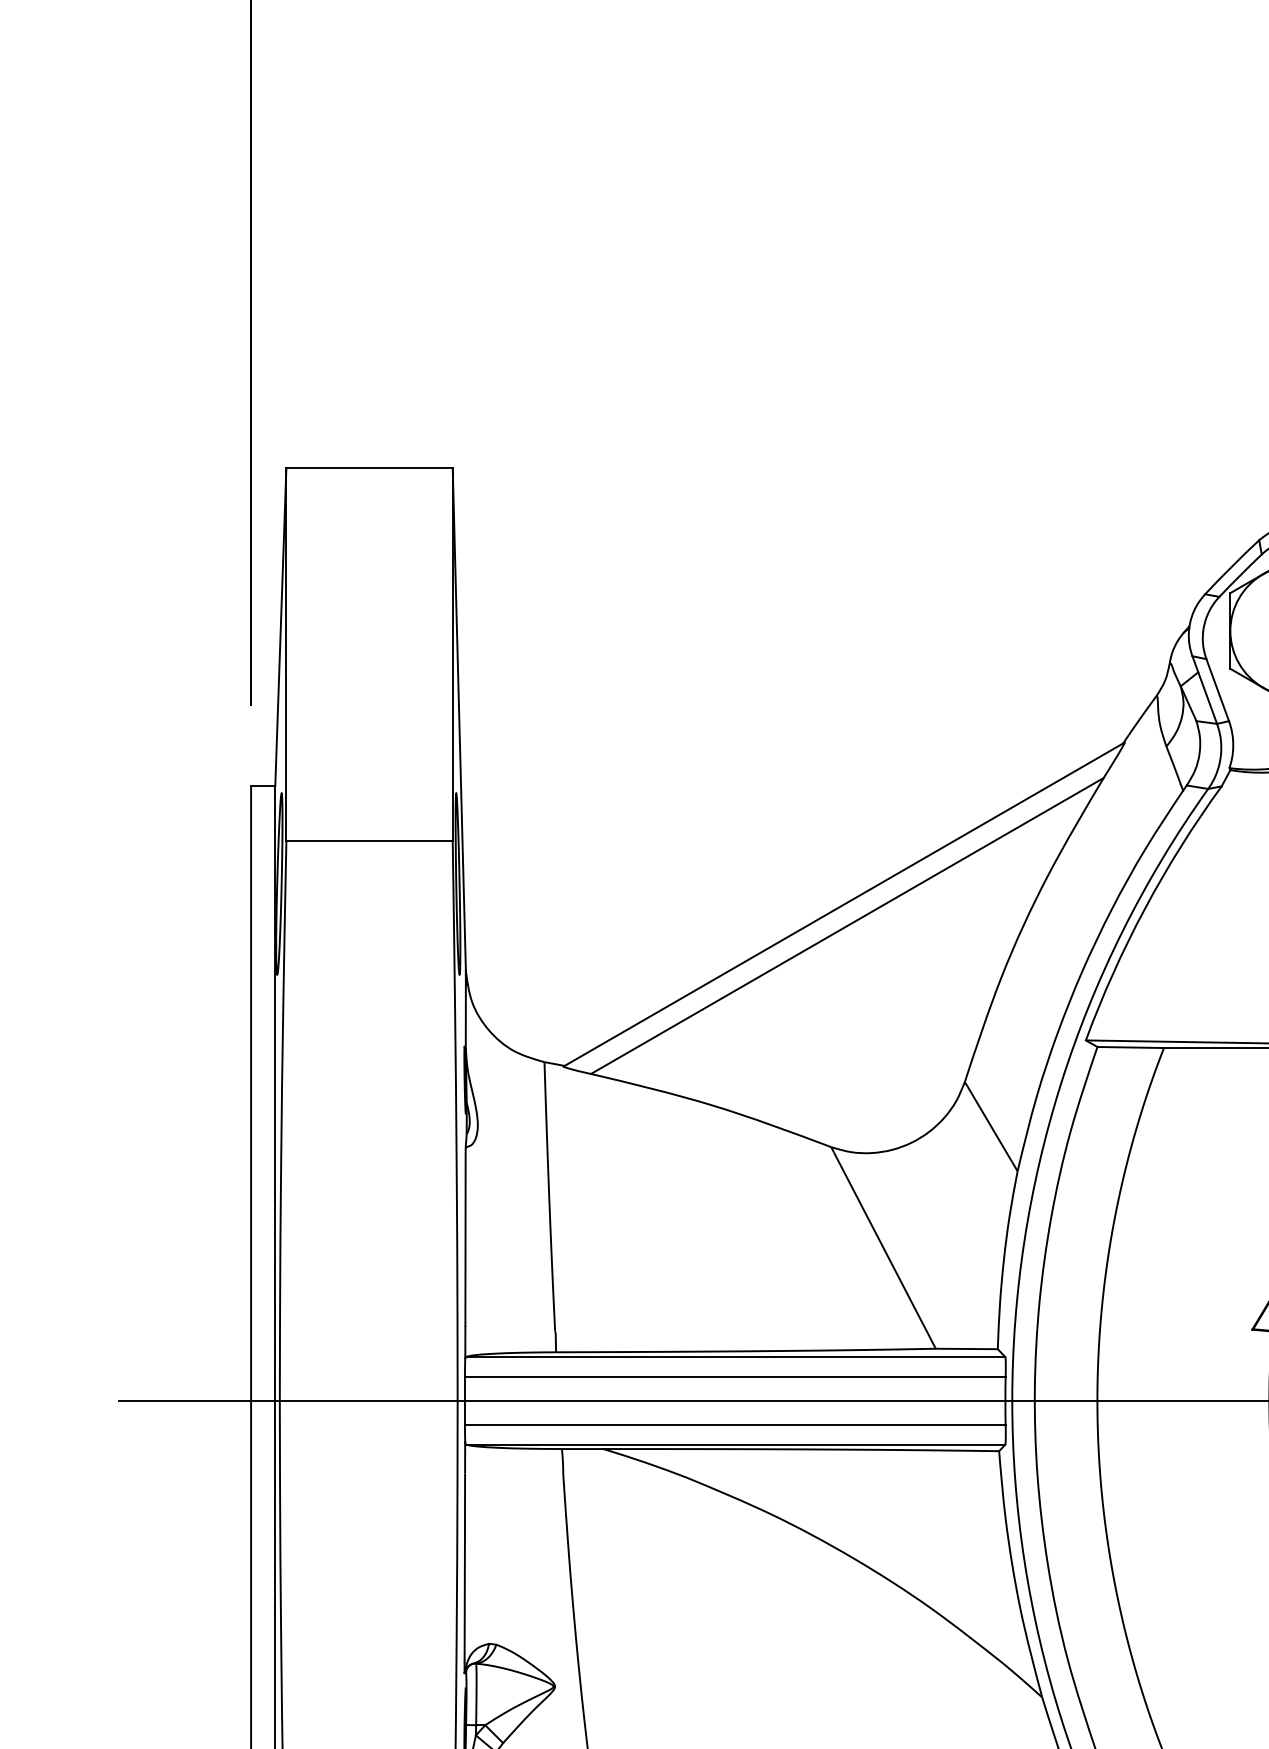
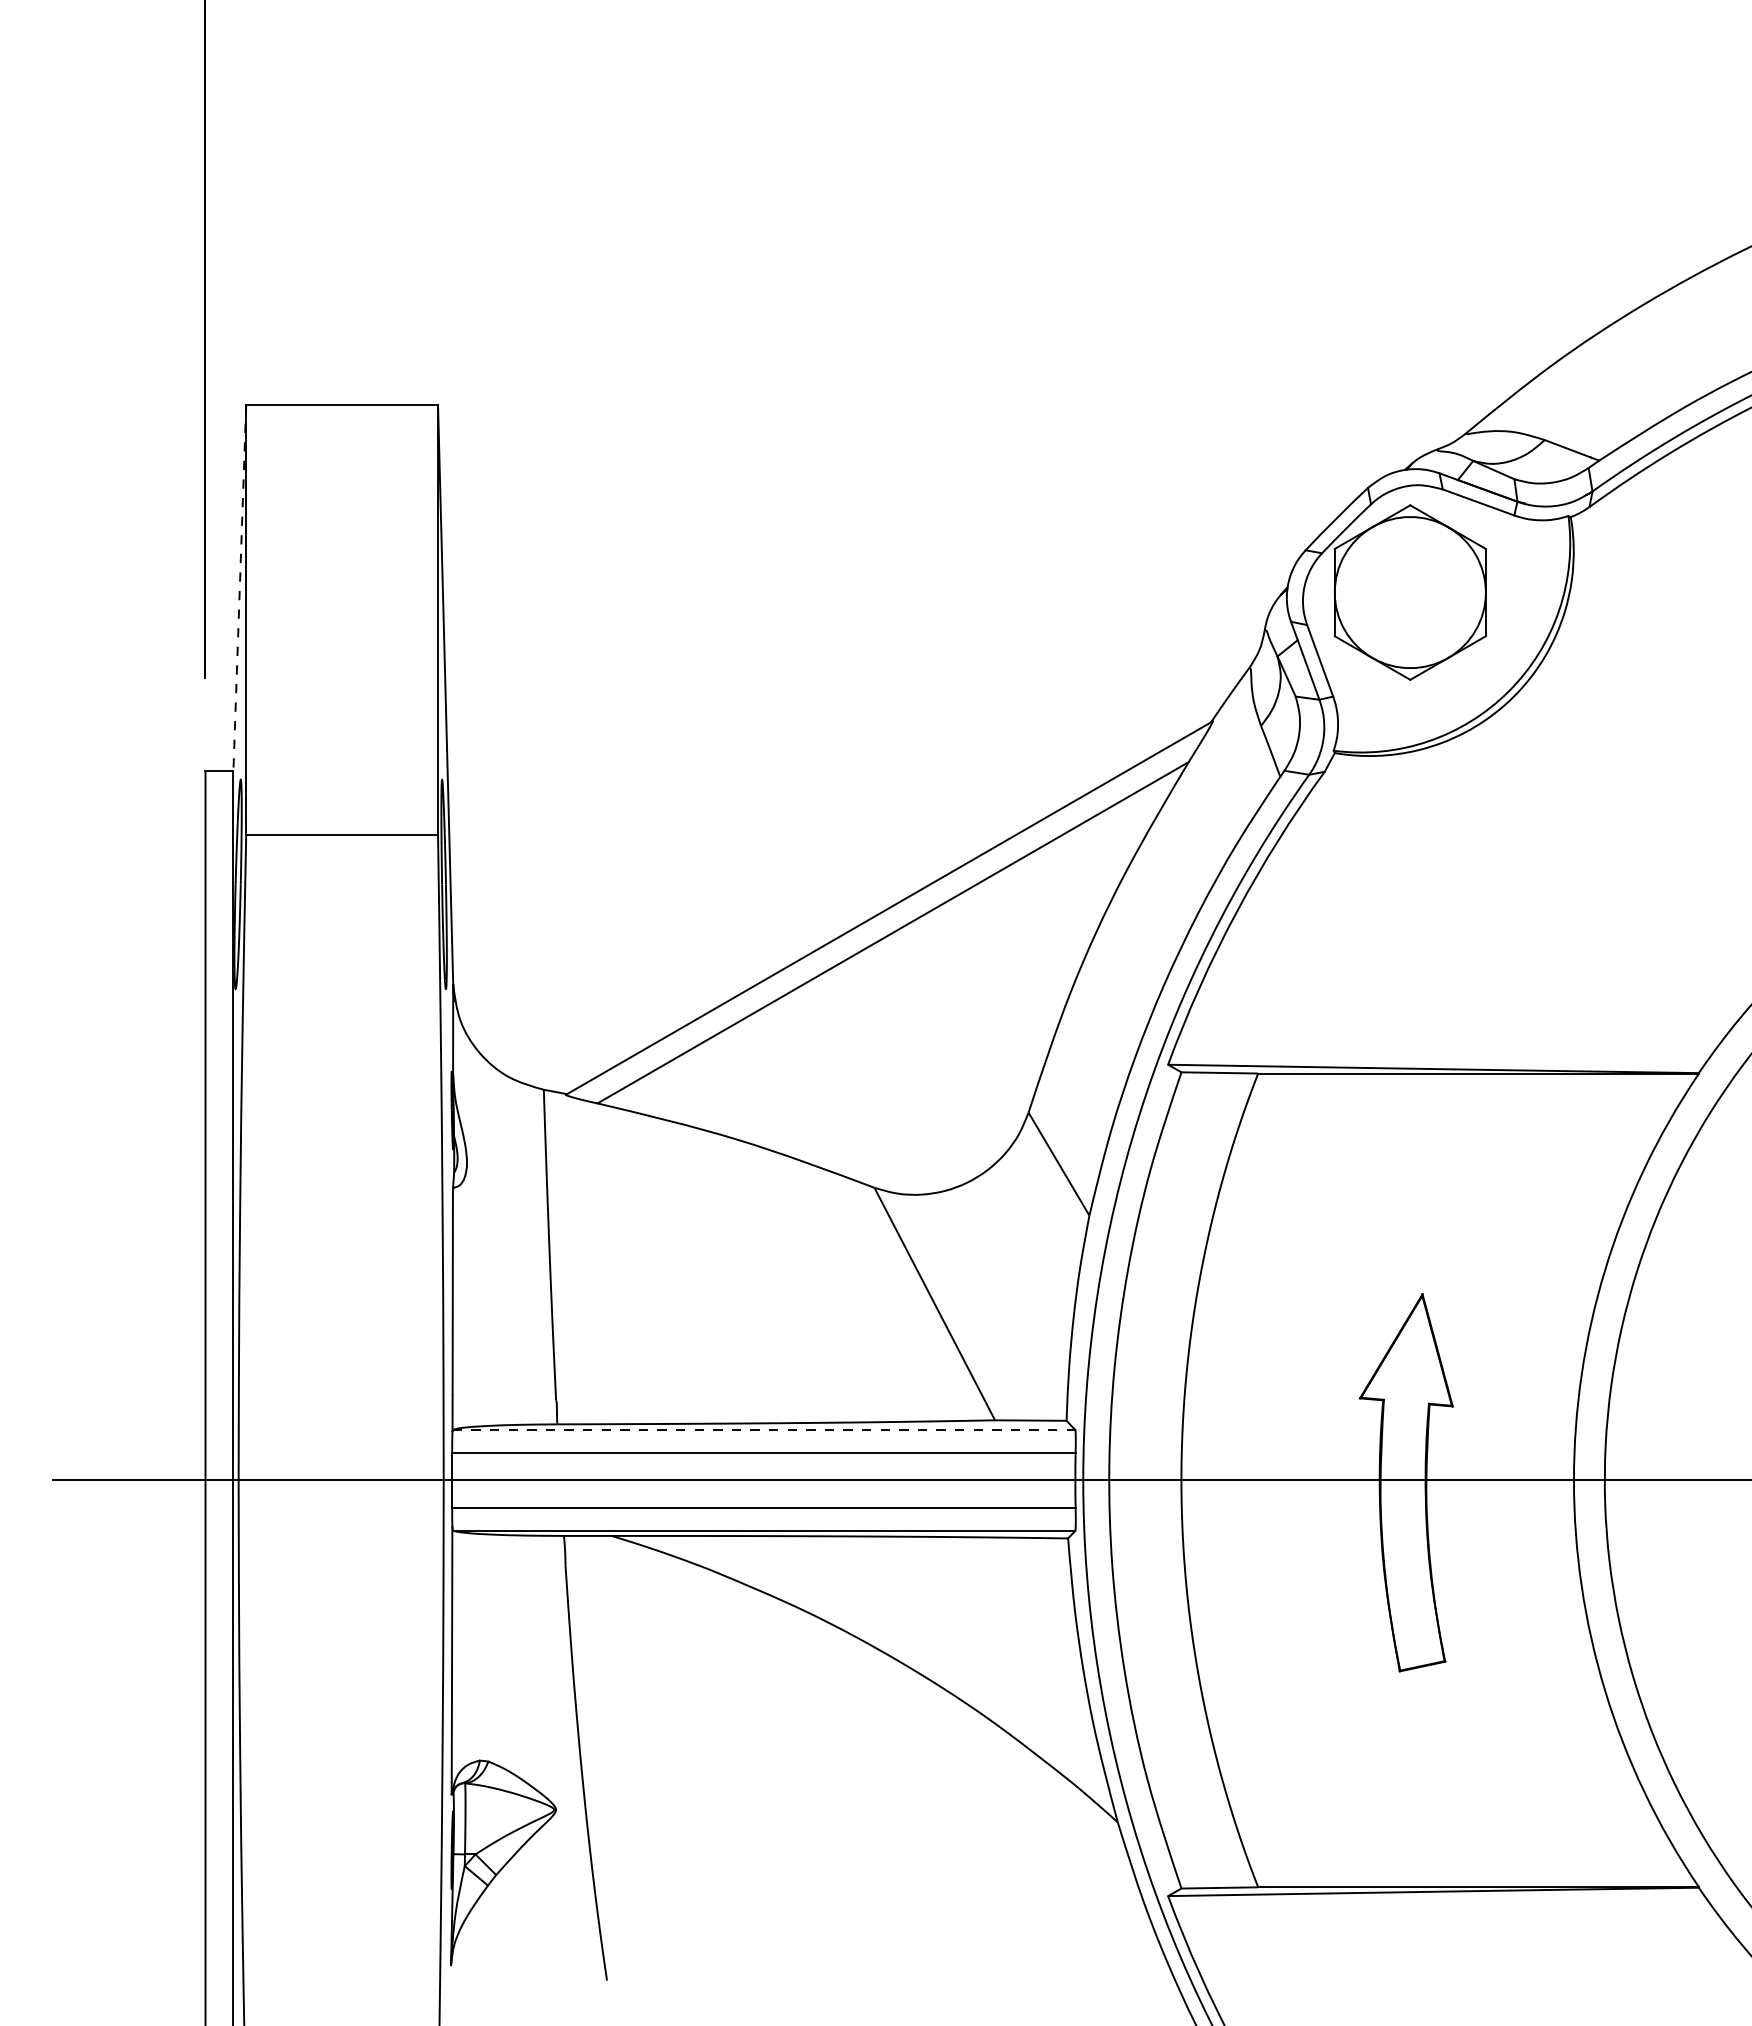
line: (280, 627) -> (239, 588), solid -> dashed
line: (735, 1356) -> (764, 1429), solid -> dashed

